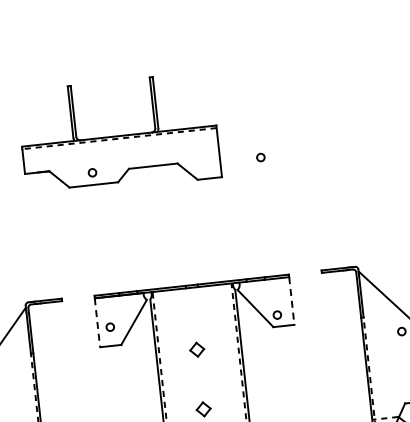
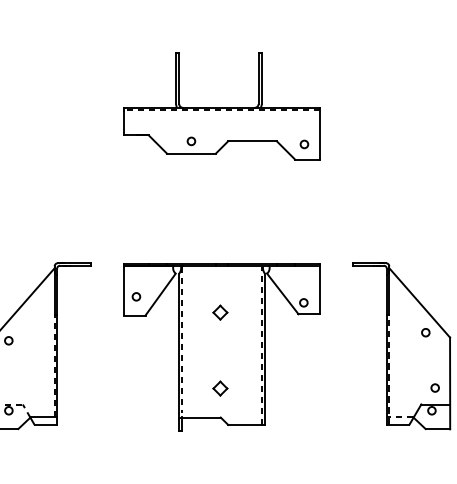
part: (118, 134) -> (221, 106), moved
line: (291, 301) -> (319, 290), dashed -> solid
line: (97, 323) -> (124, 291), dashed -> solid
part: (197, 349) -> (220, 312), moved

